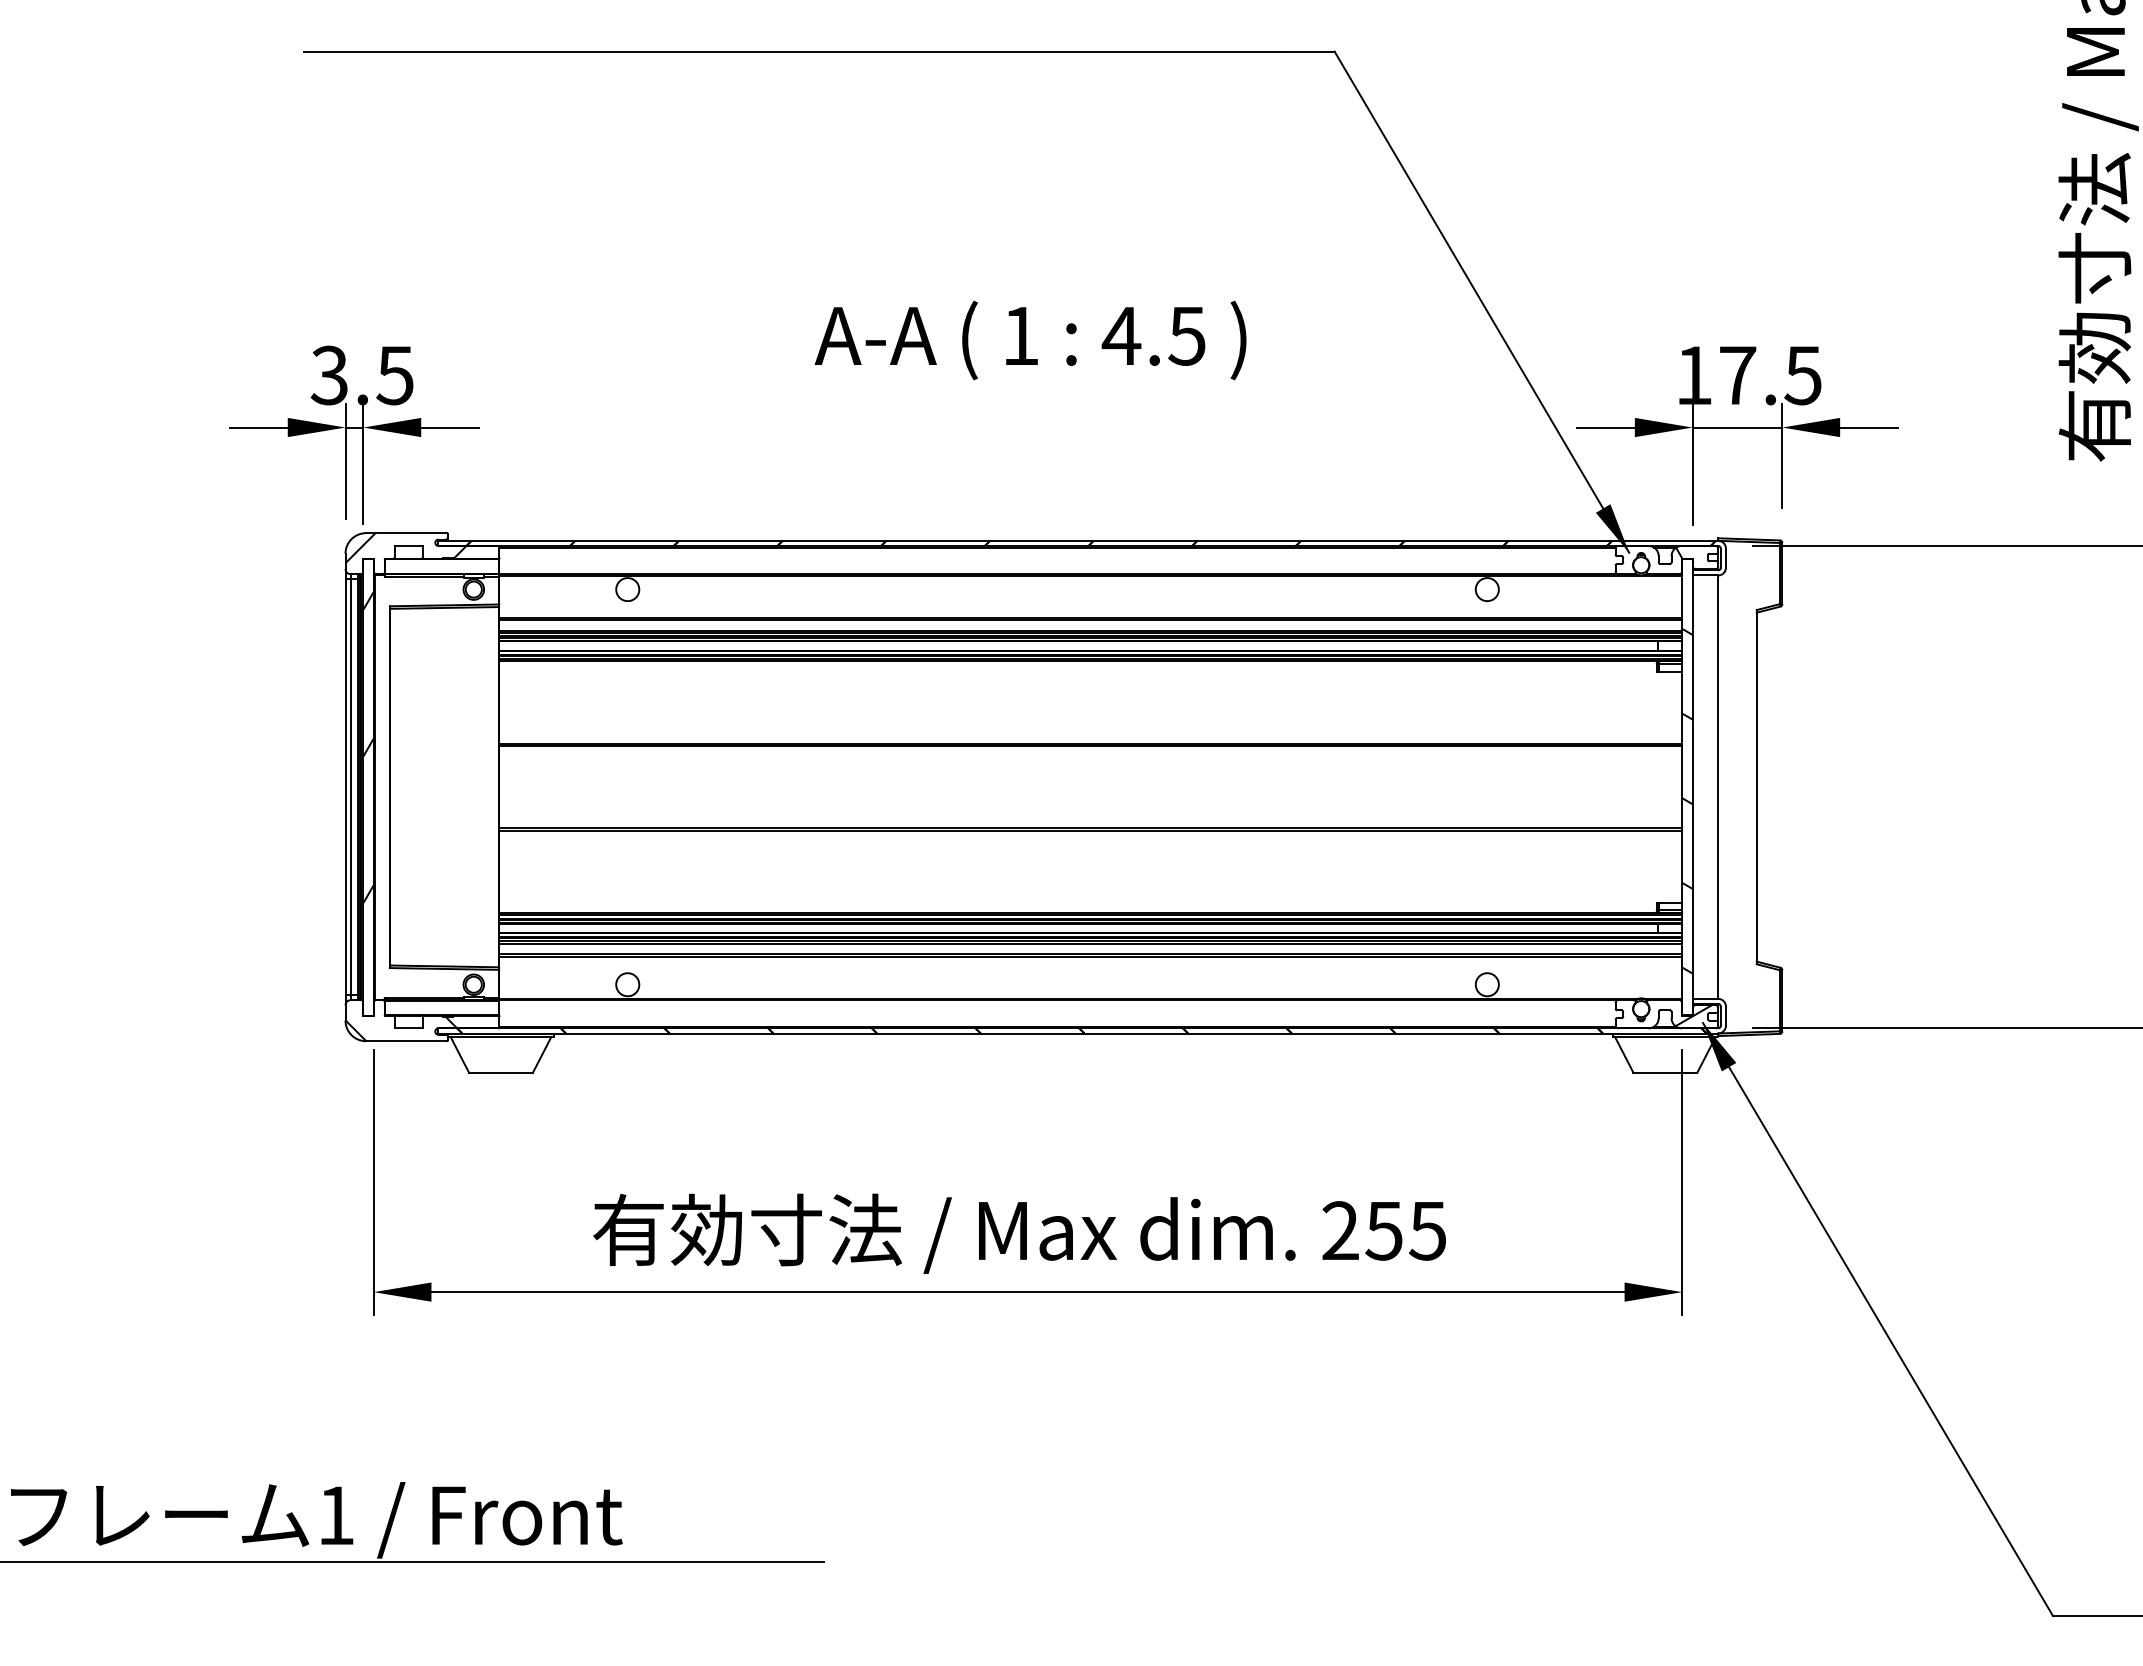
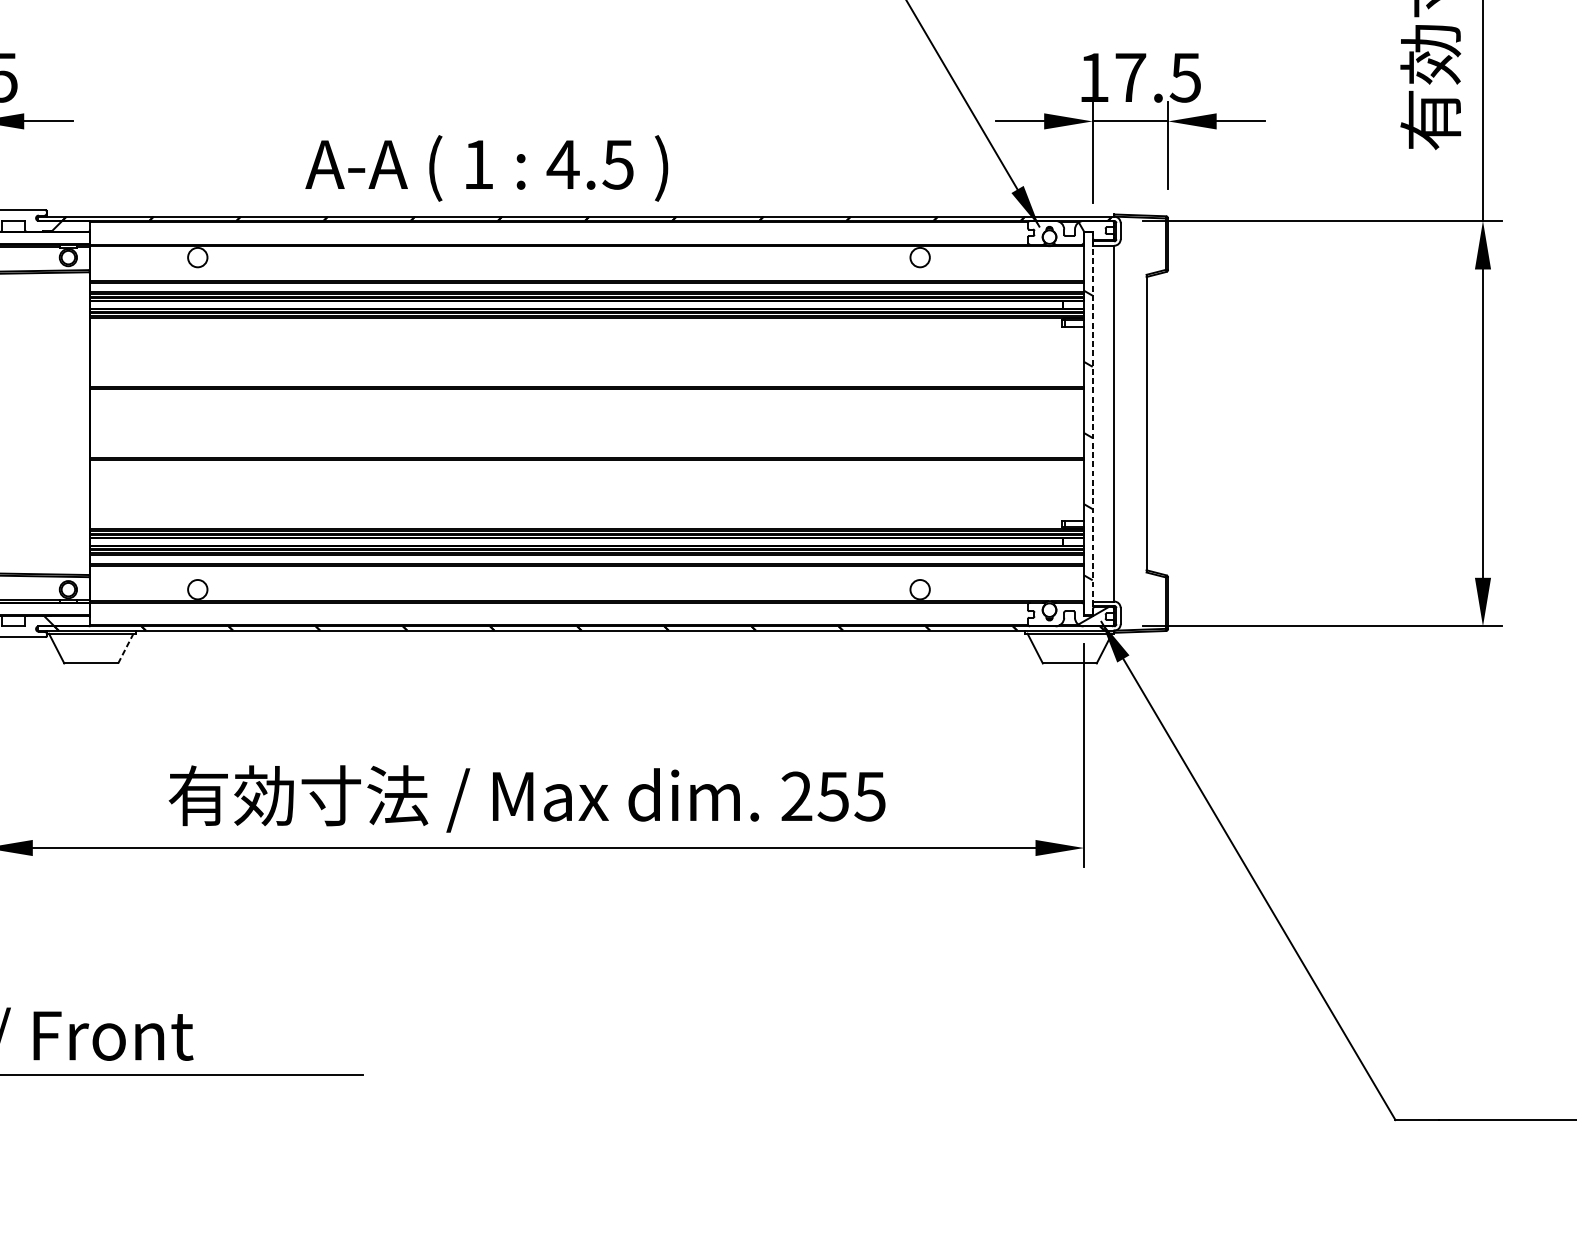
text: (1030, 340) -> (486, 168), moved
line: (1692, 787) -> (1092, 423), solid -> dashed
line: (542, 1054) -> (126, 648), solid -> dashed

